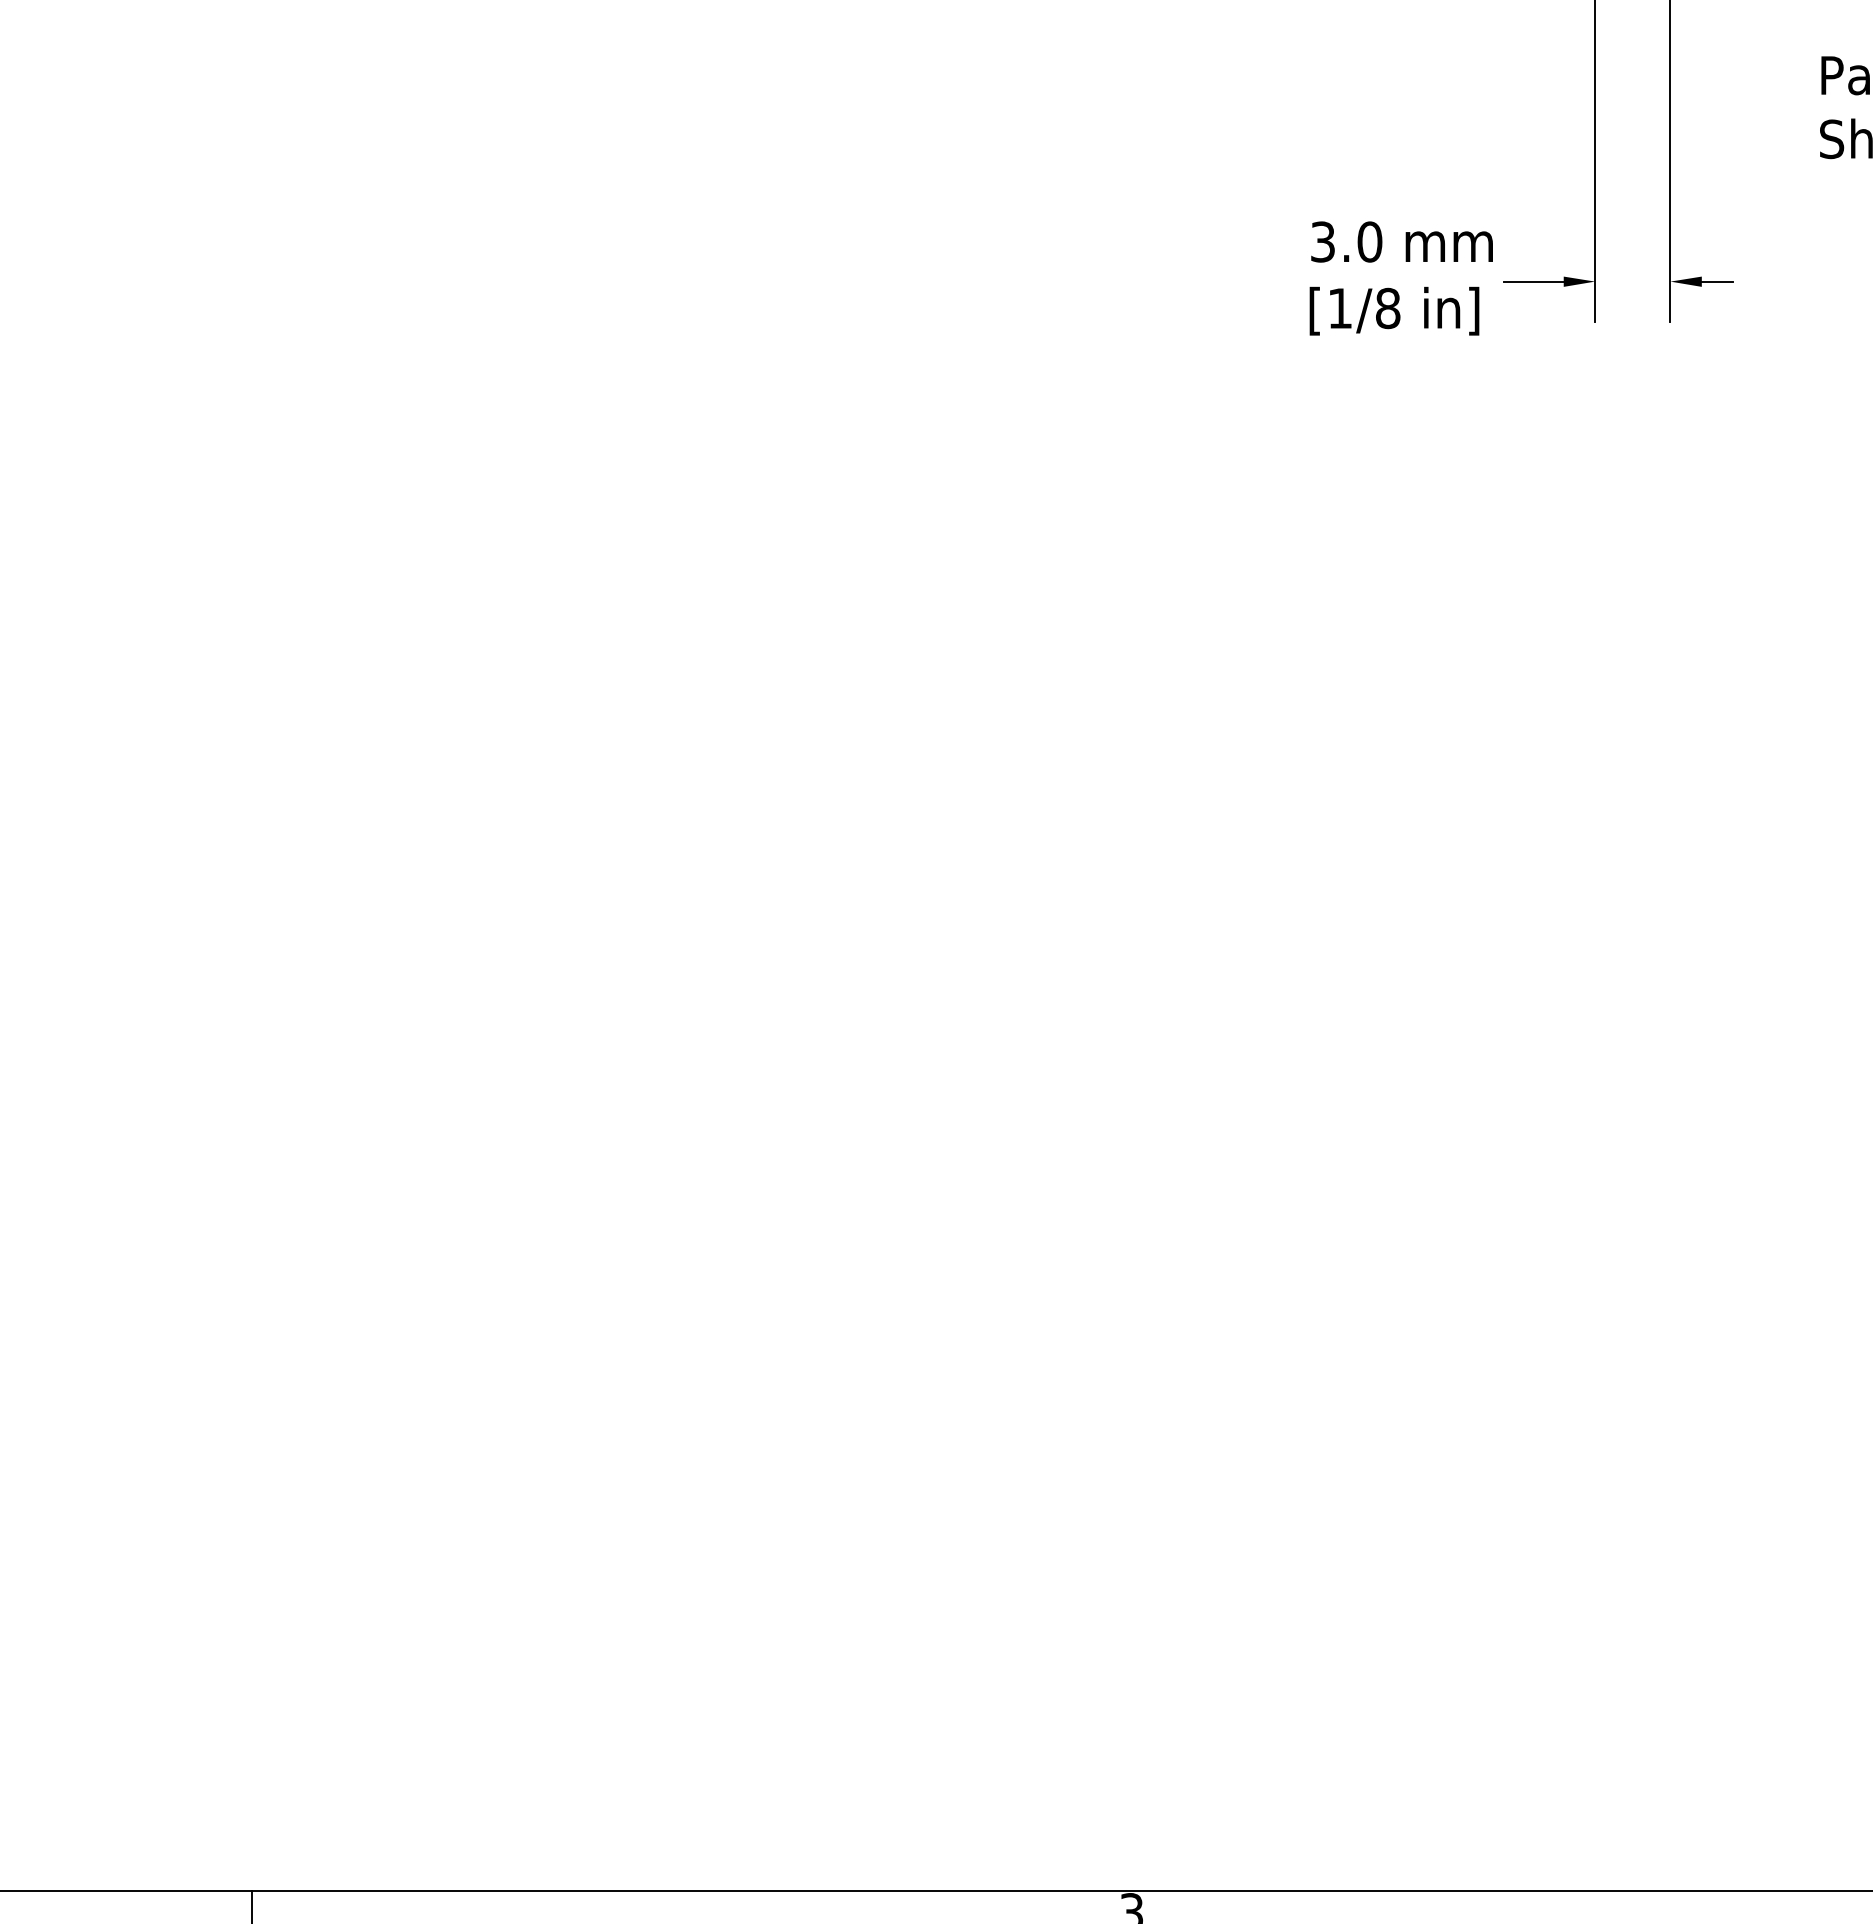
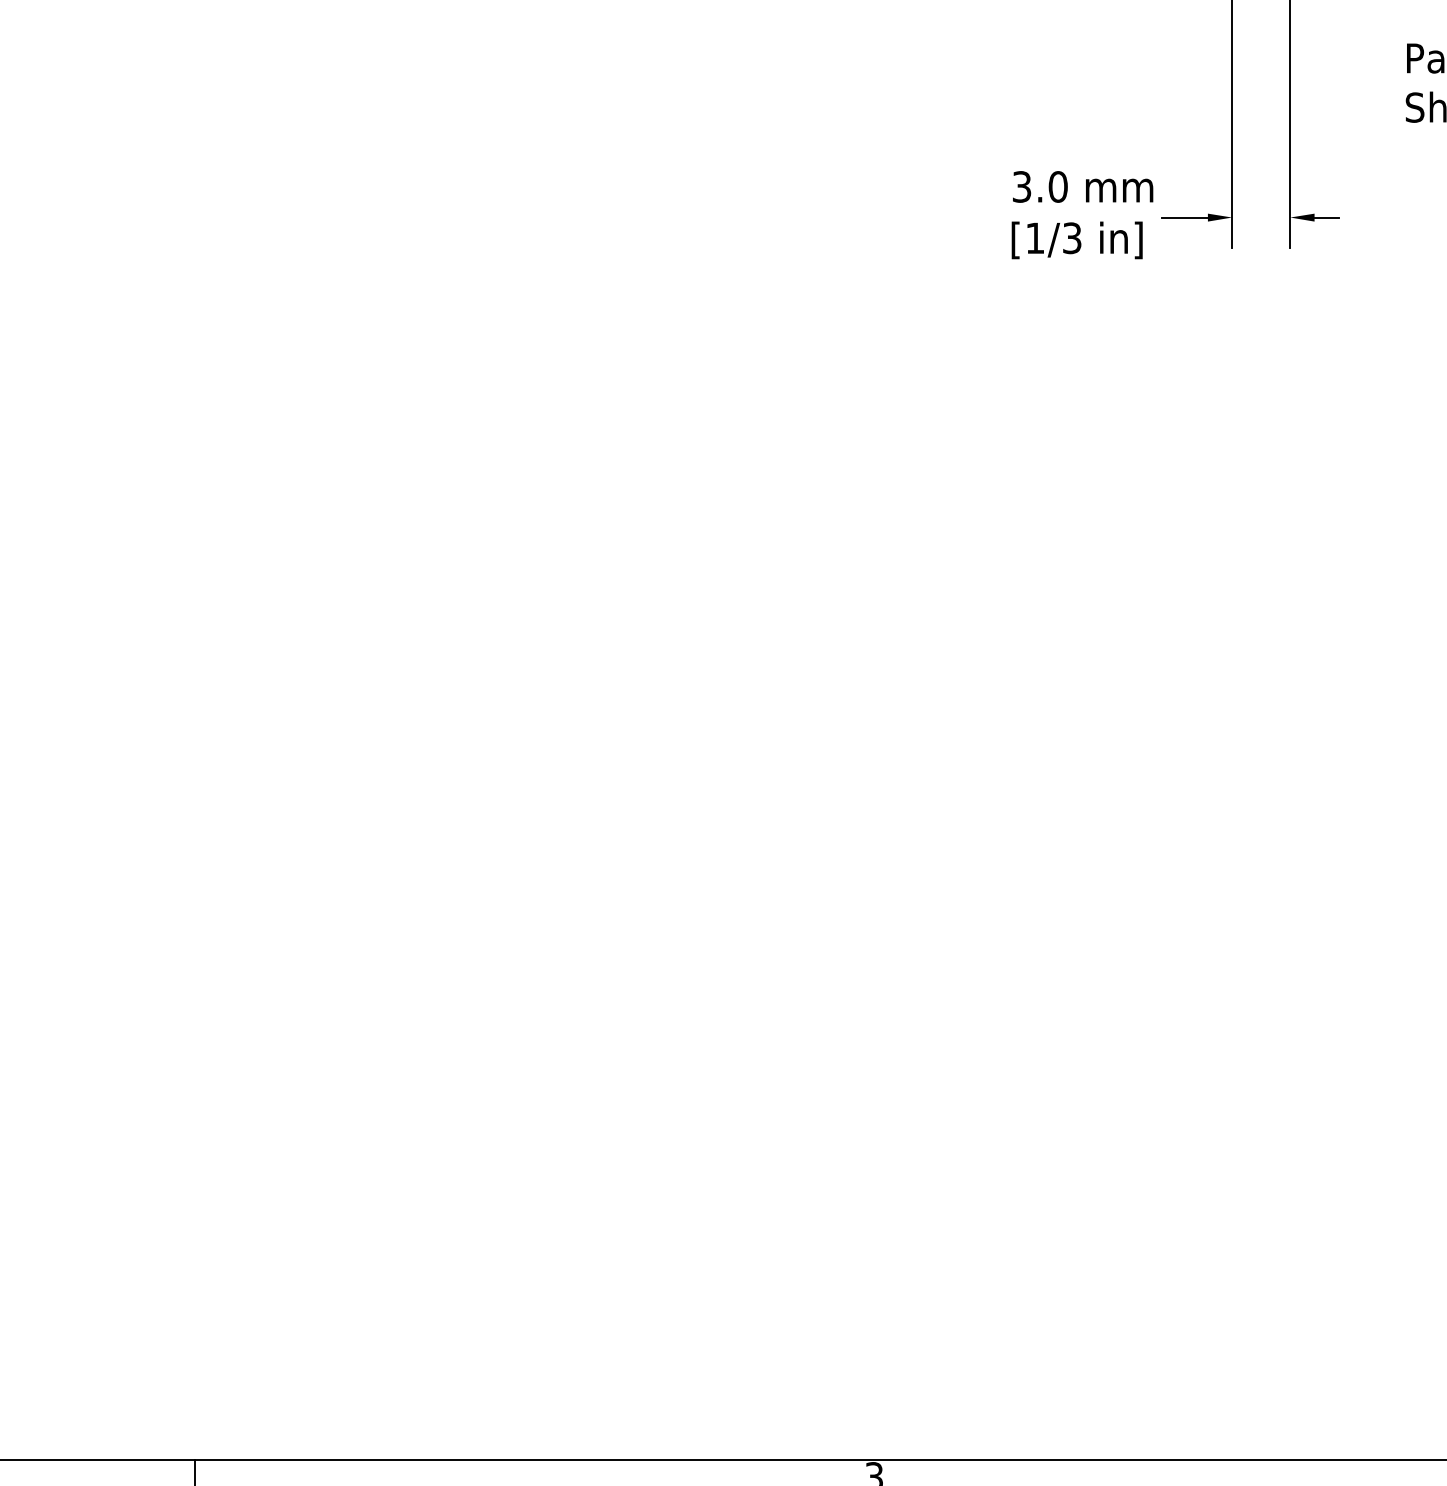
text: (1388, 308) -> (1072, 238), [1/8 -> [1/3

